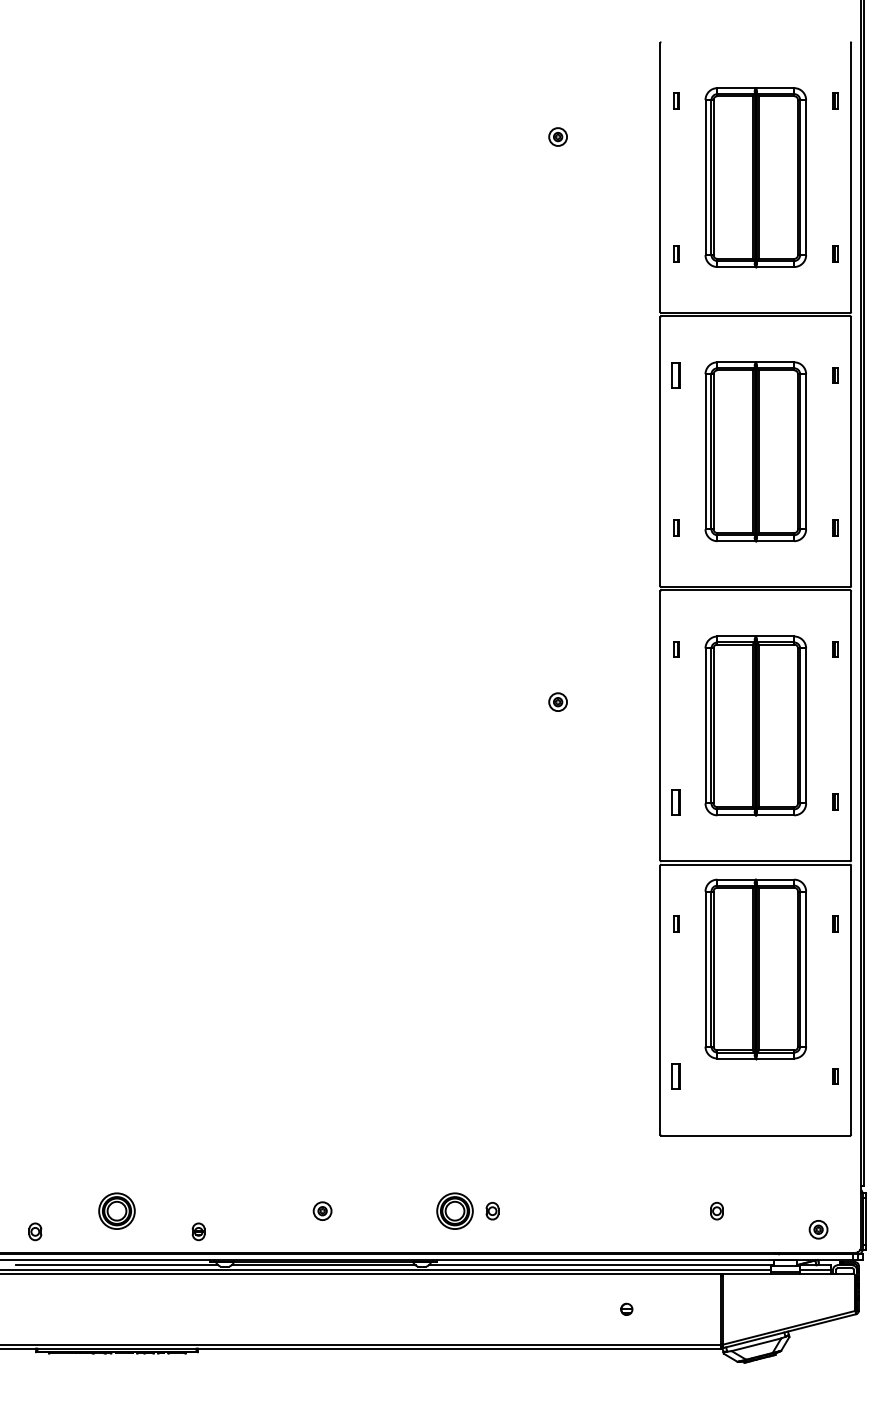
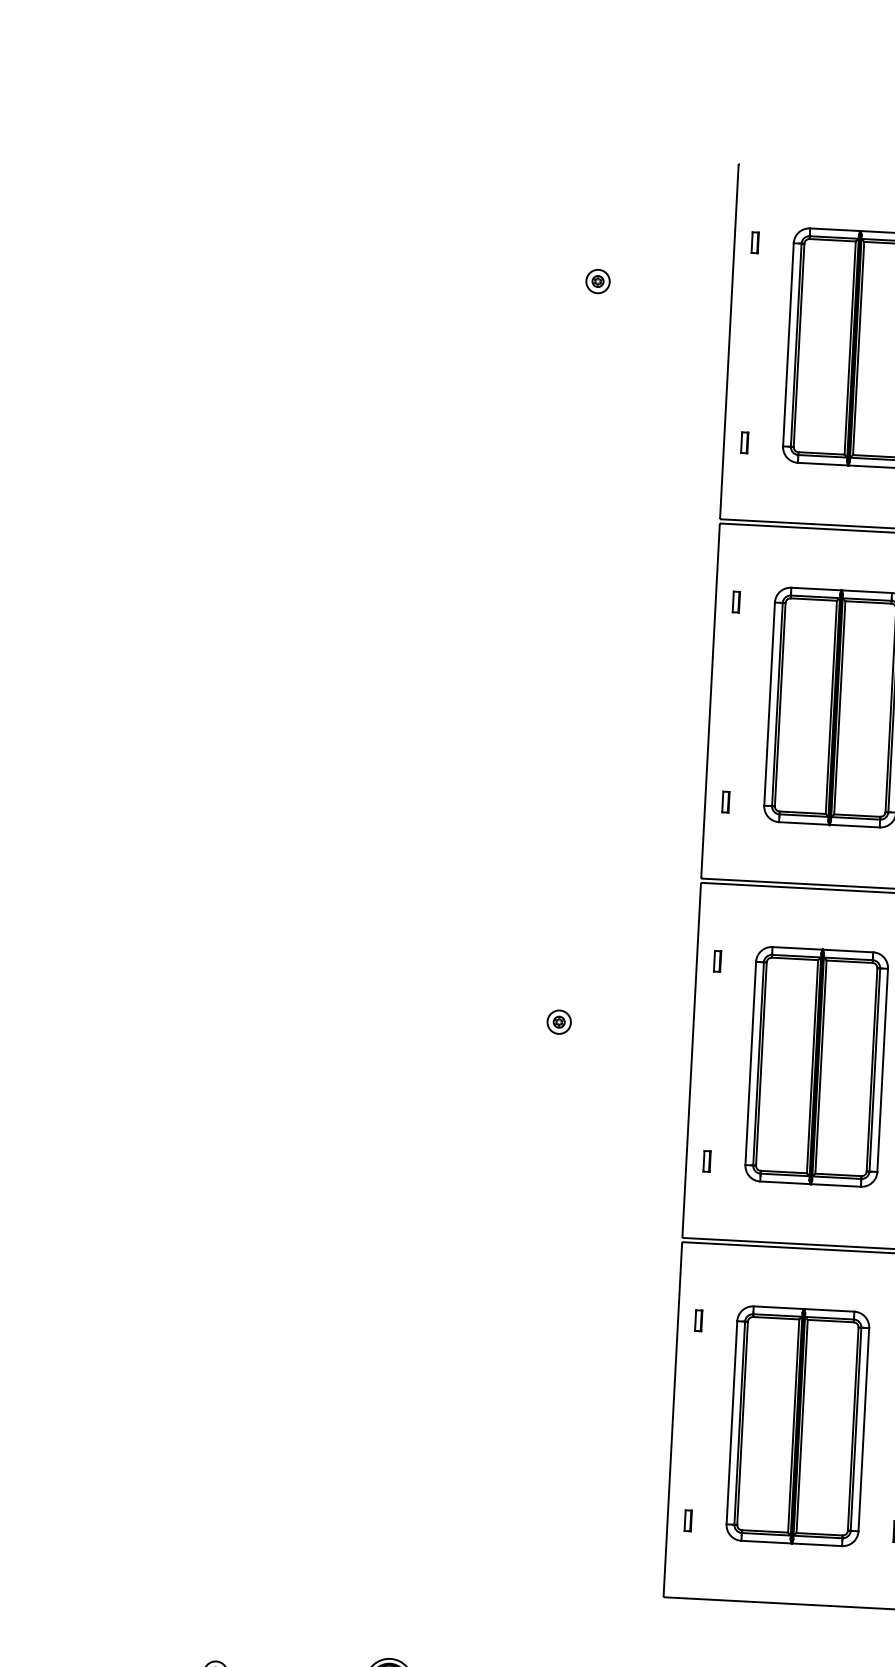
part: (676, 375) -> (736, 602), size x0.62
part: (676, 801) -> (707, 1160), size x0.62
part: (755, 969) -> (797, 1426), moved
part: (676, 1076) -> (688, 1520), size x0.62

